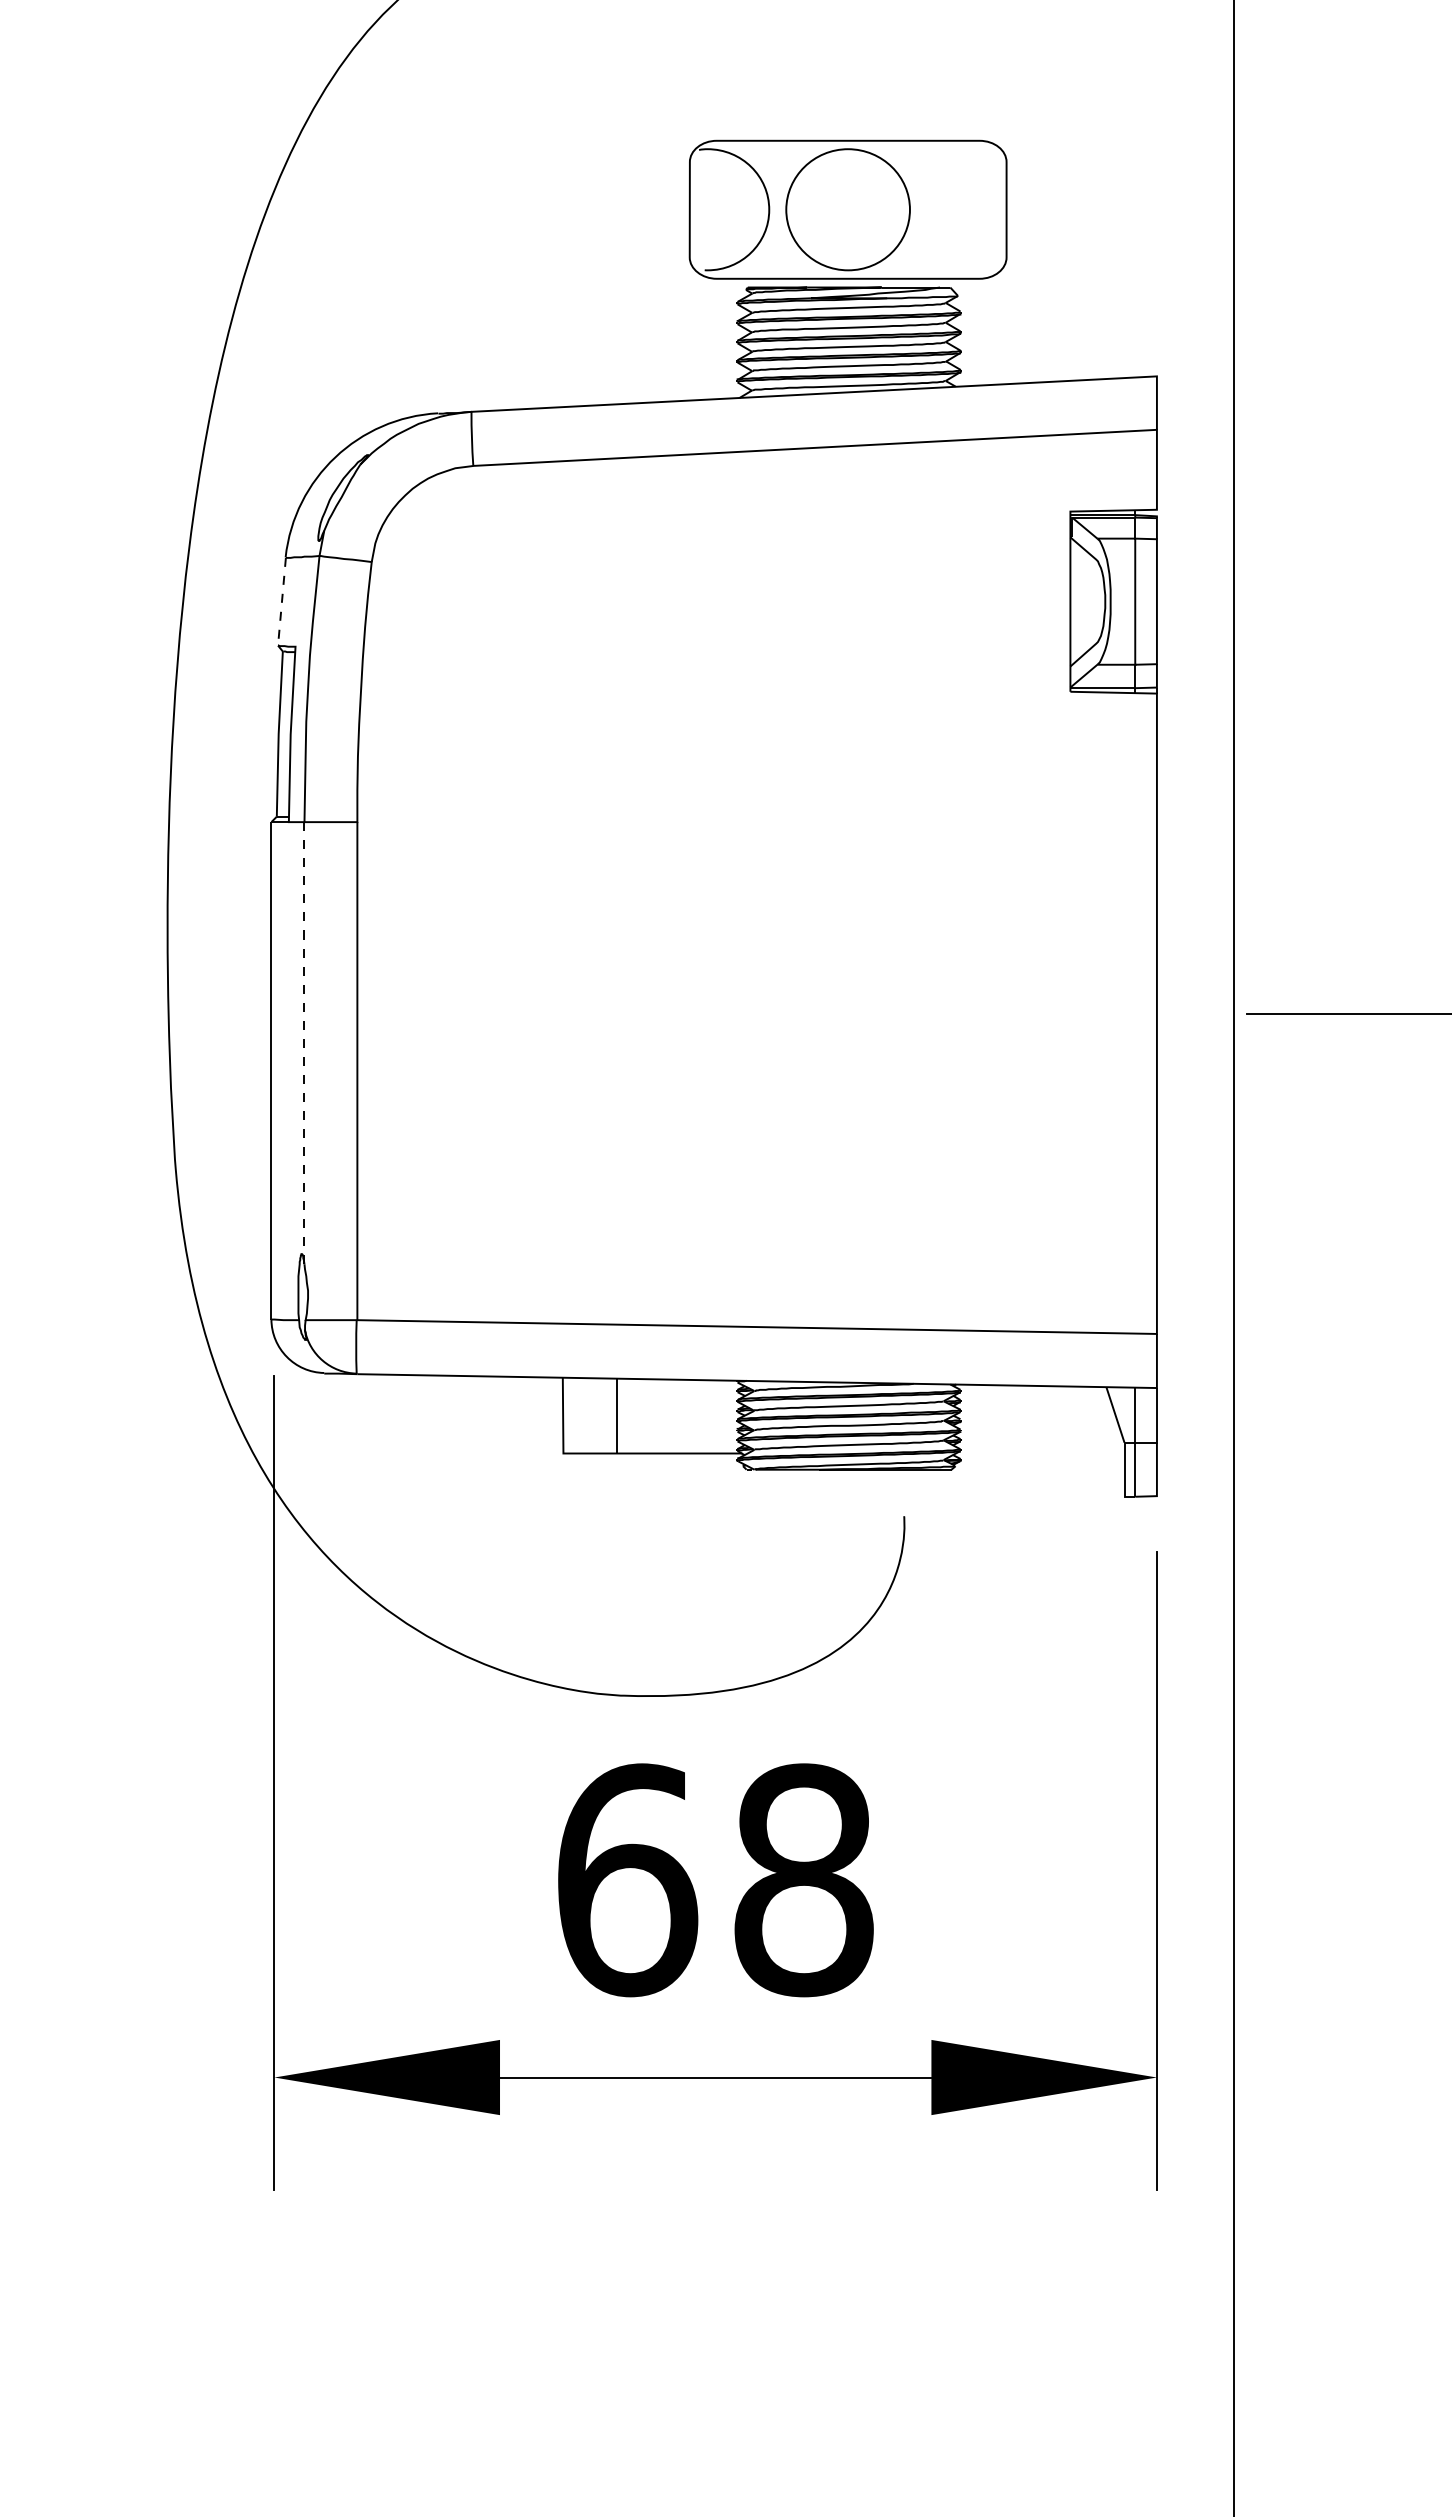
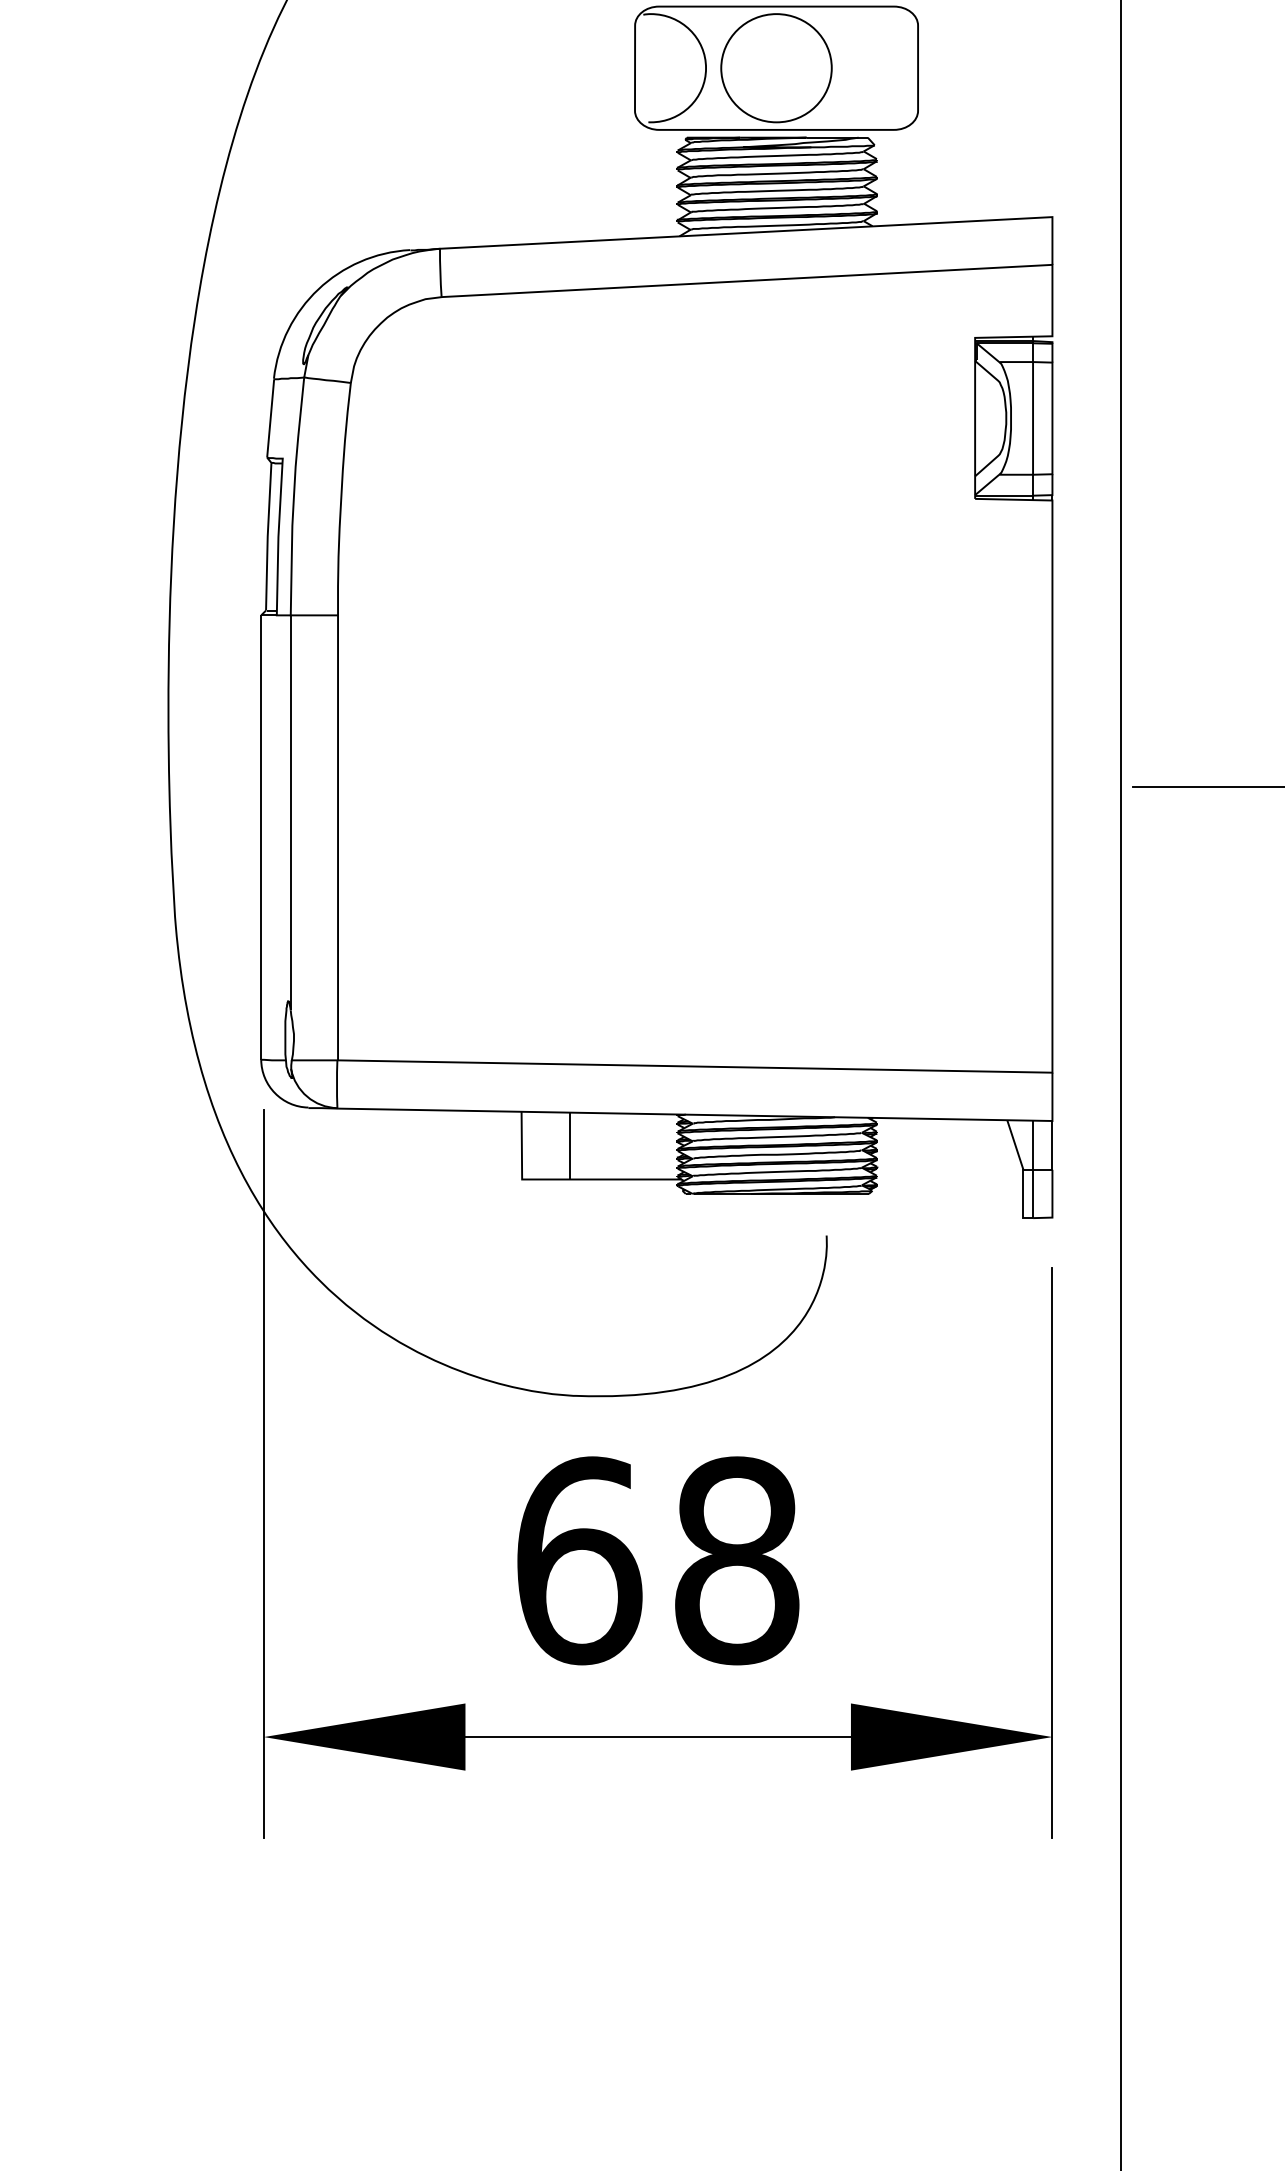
line: (281, 602) -> (270, 419), dashed -> solid
line: (304, 1042) -> (290, 812), dashed -> solid

